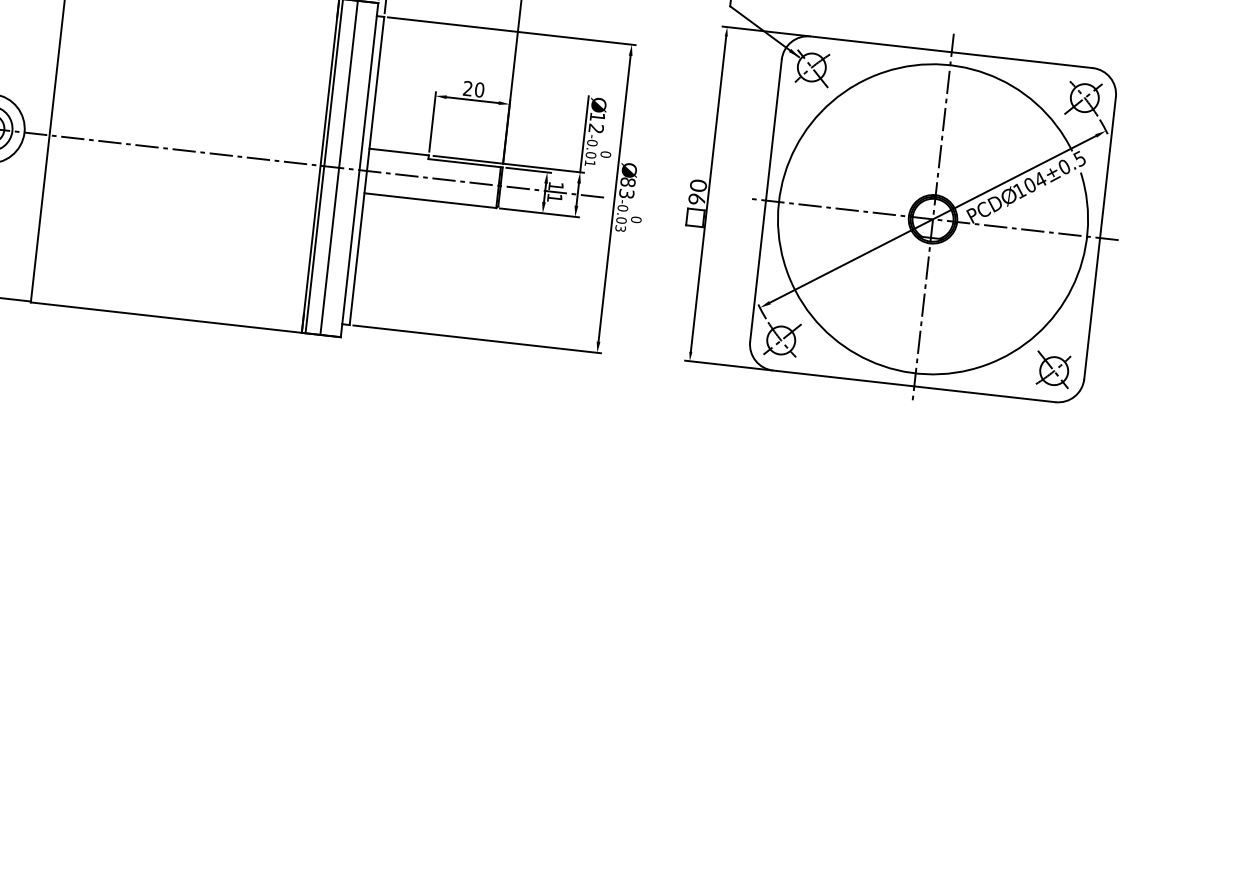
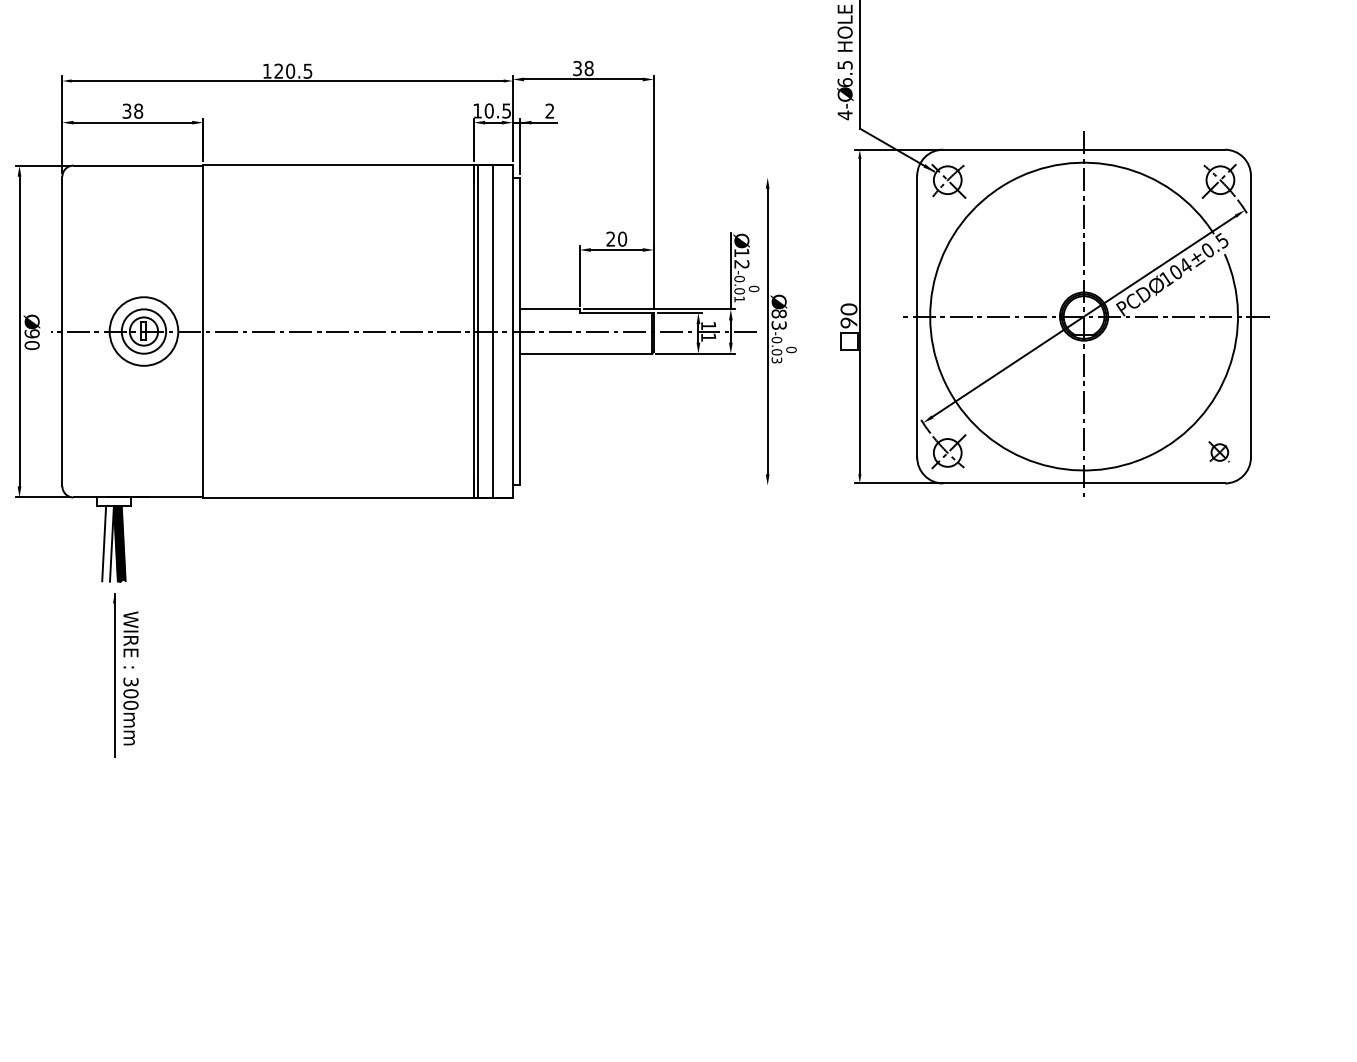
line: (511, 31) -> (647, 177), removed
line: (476, 339) -> (647, 485), removed
part: (1052, 369) -> (1218, 451), size x0.6

